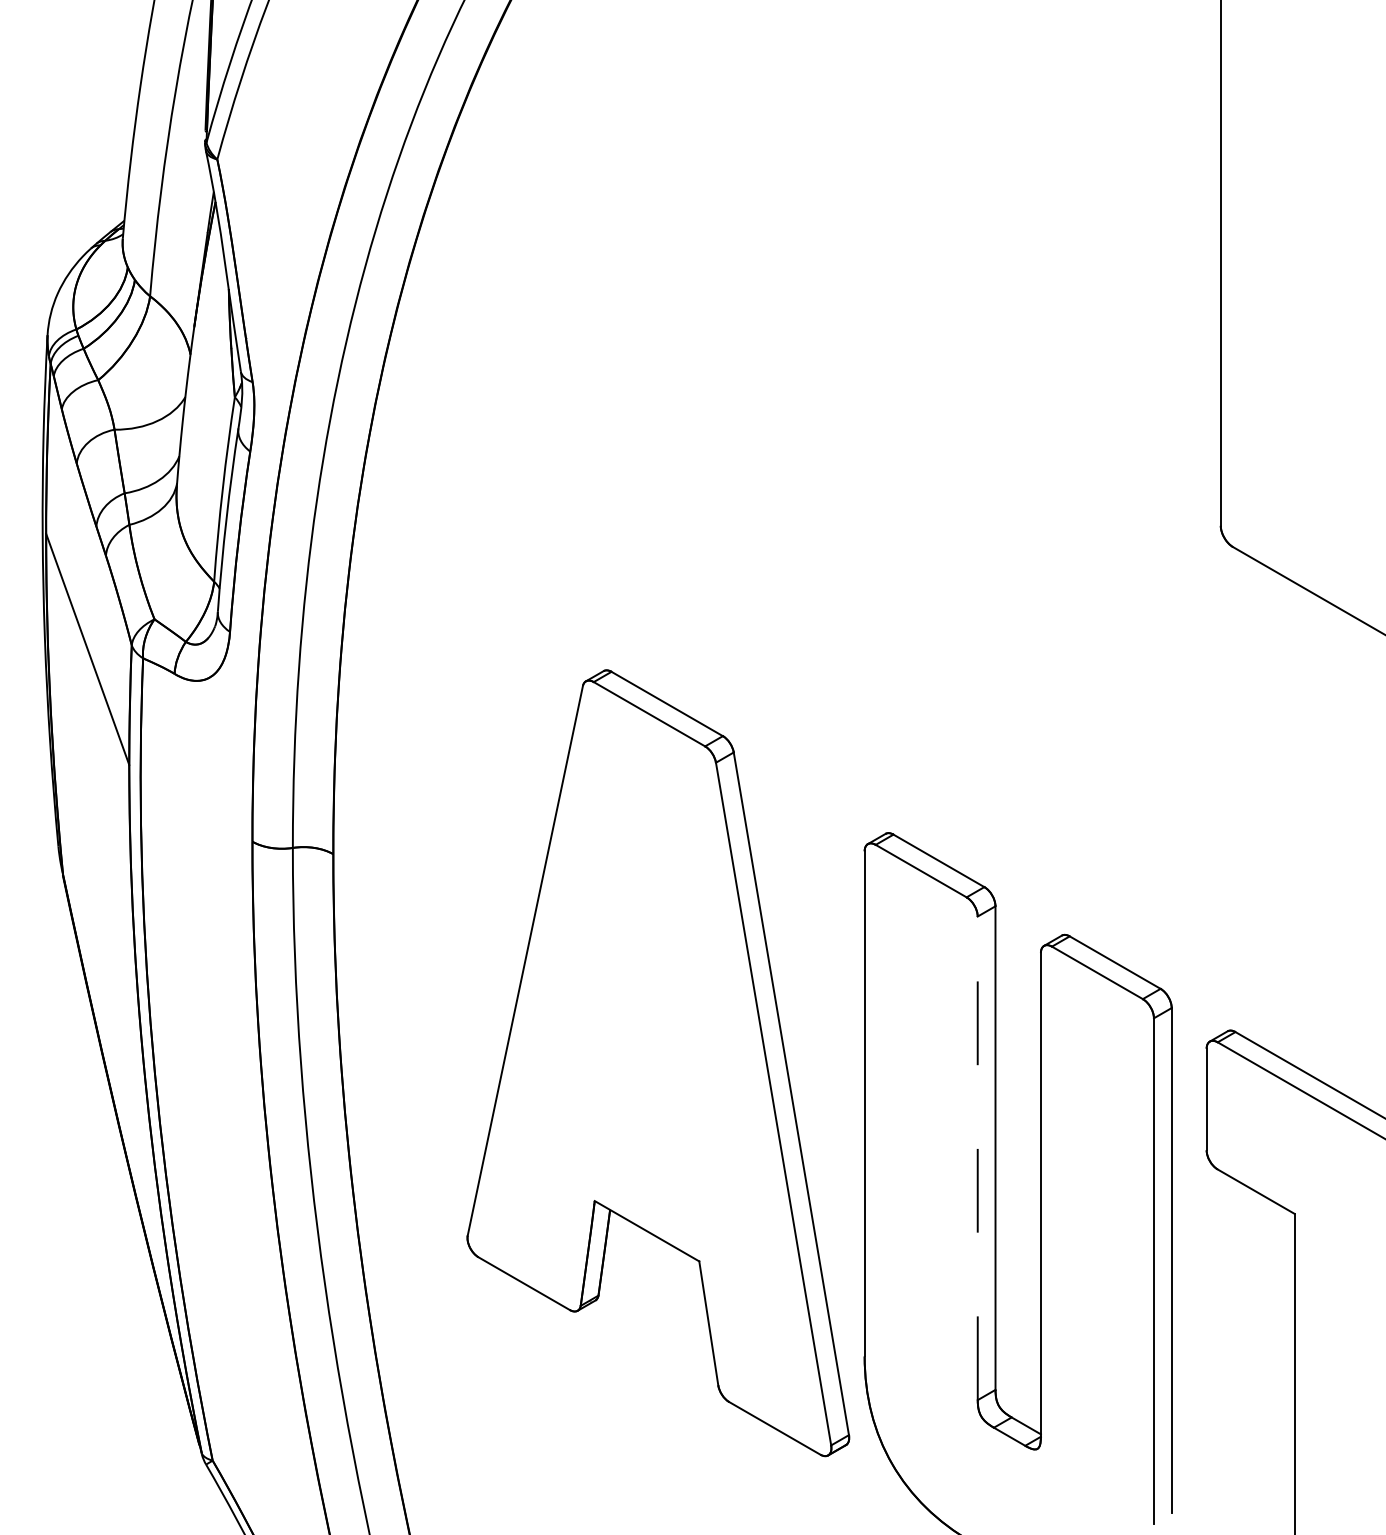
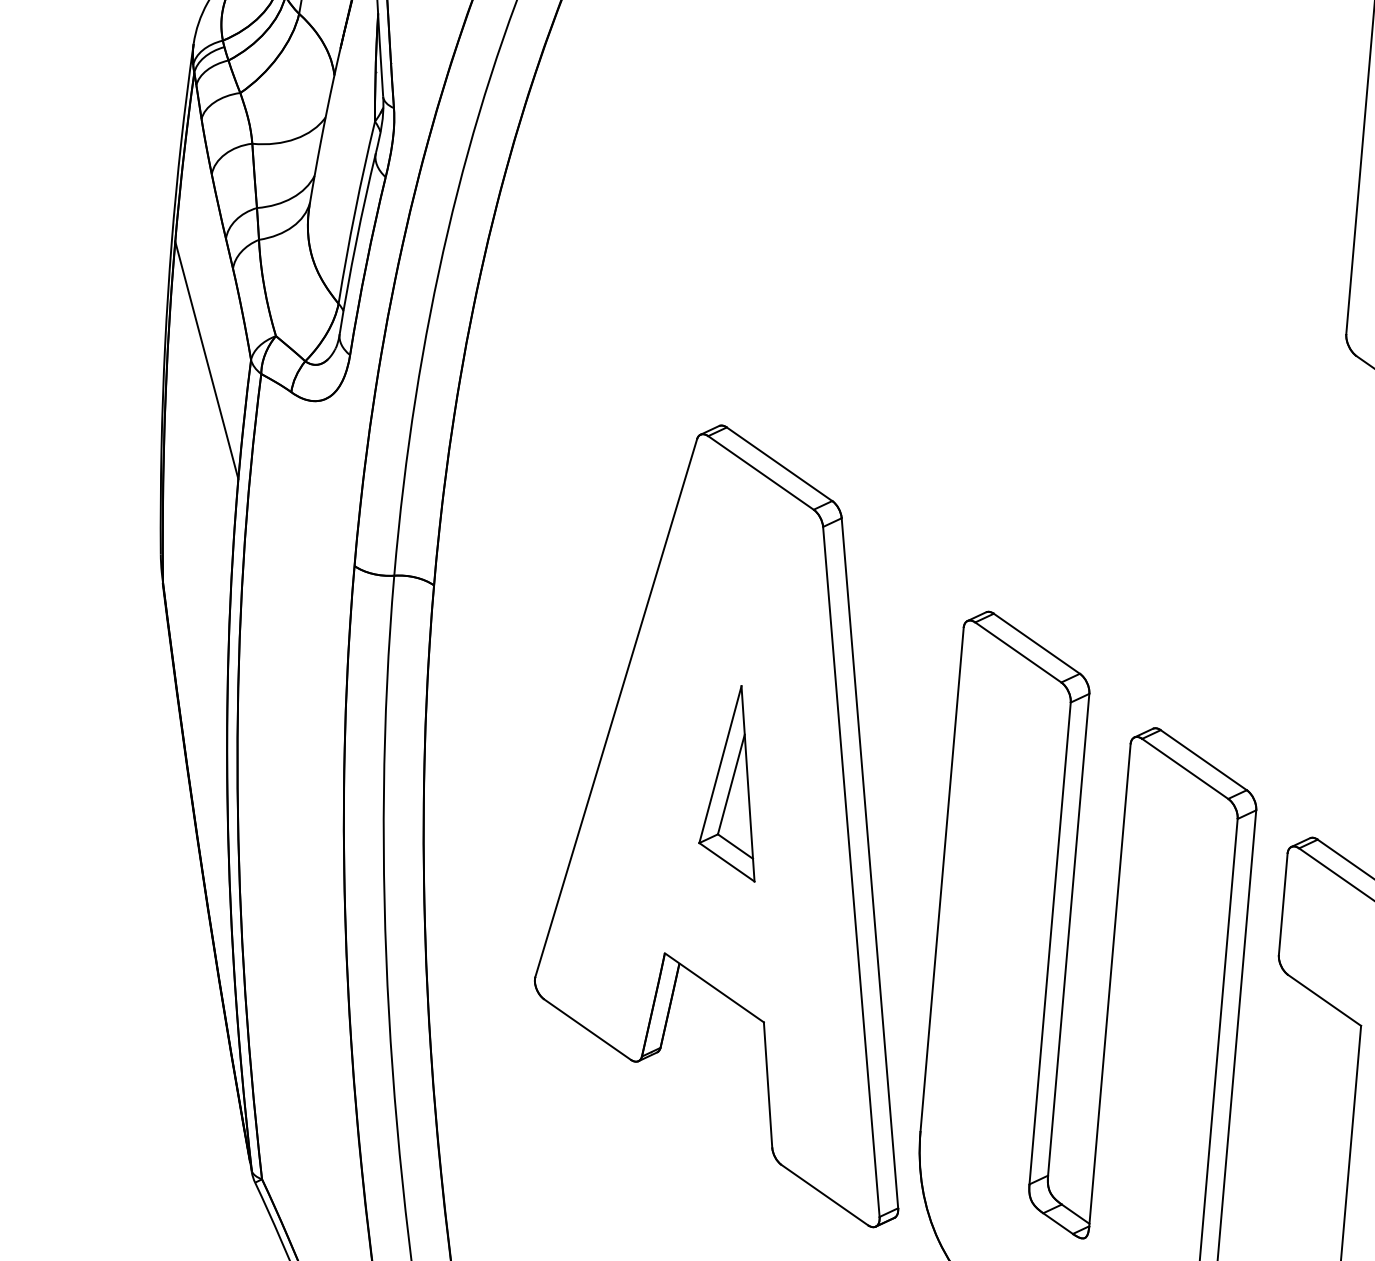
part: (648, 1024) -> (733, 781), added
line: (977, 1158) -> (1049, 943), dashed -> solid

